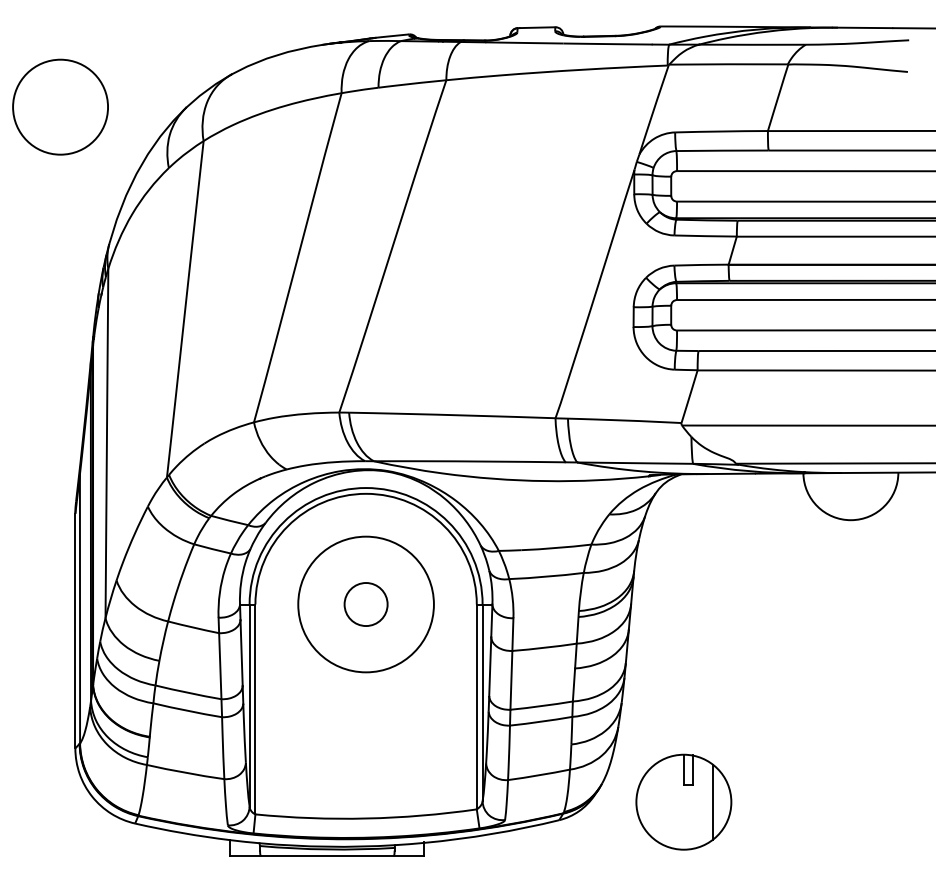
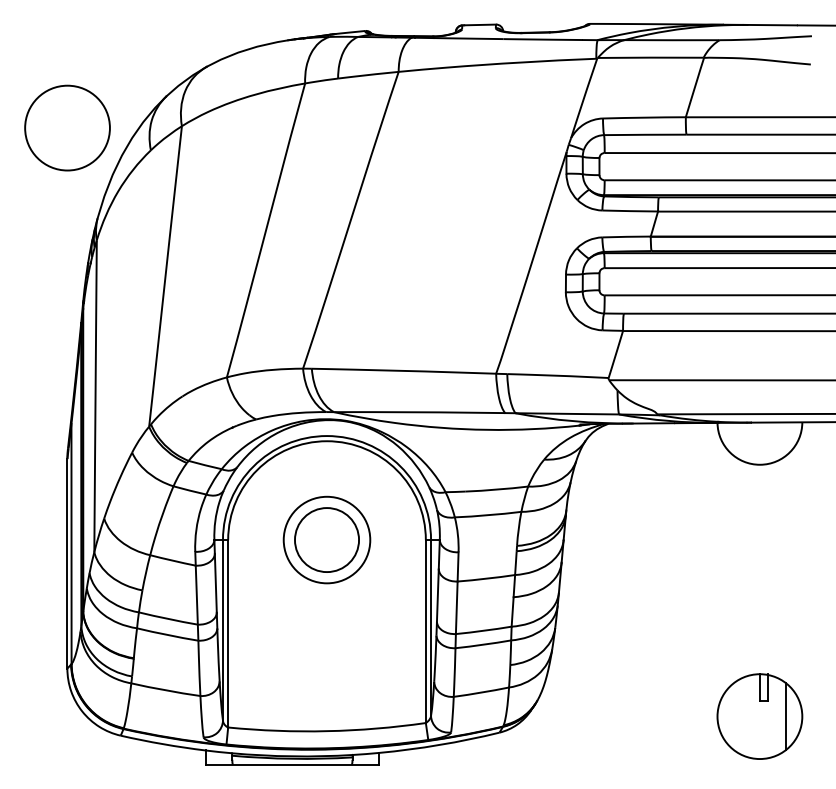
circle: (60, 106) -> (67, 127), moved
circle: (365, 604) -> (326, 540), size x0.71
circle: (365, 604) -> (326, 540), size x1.67
part: (683, 801) -> (759, 715), moved

